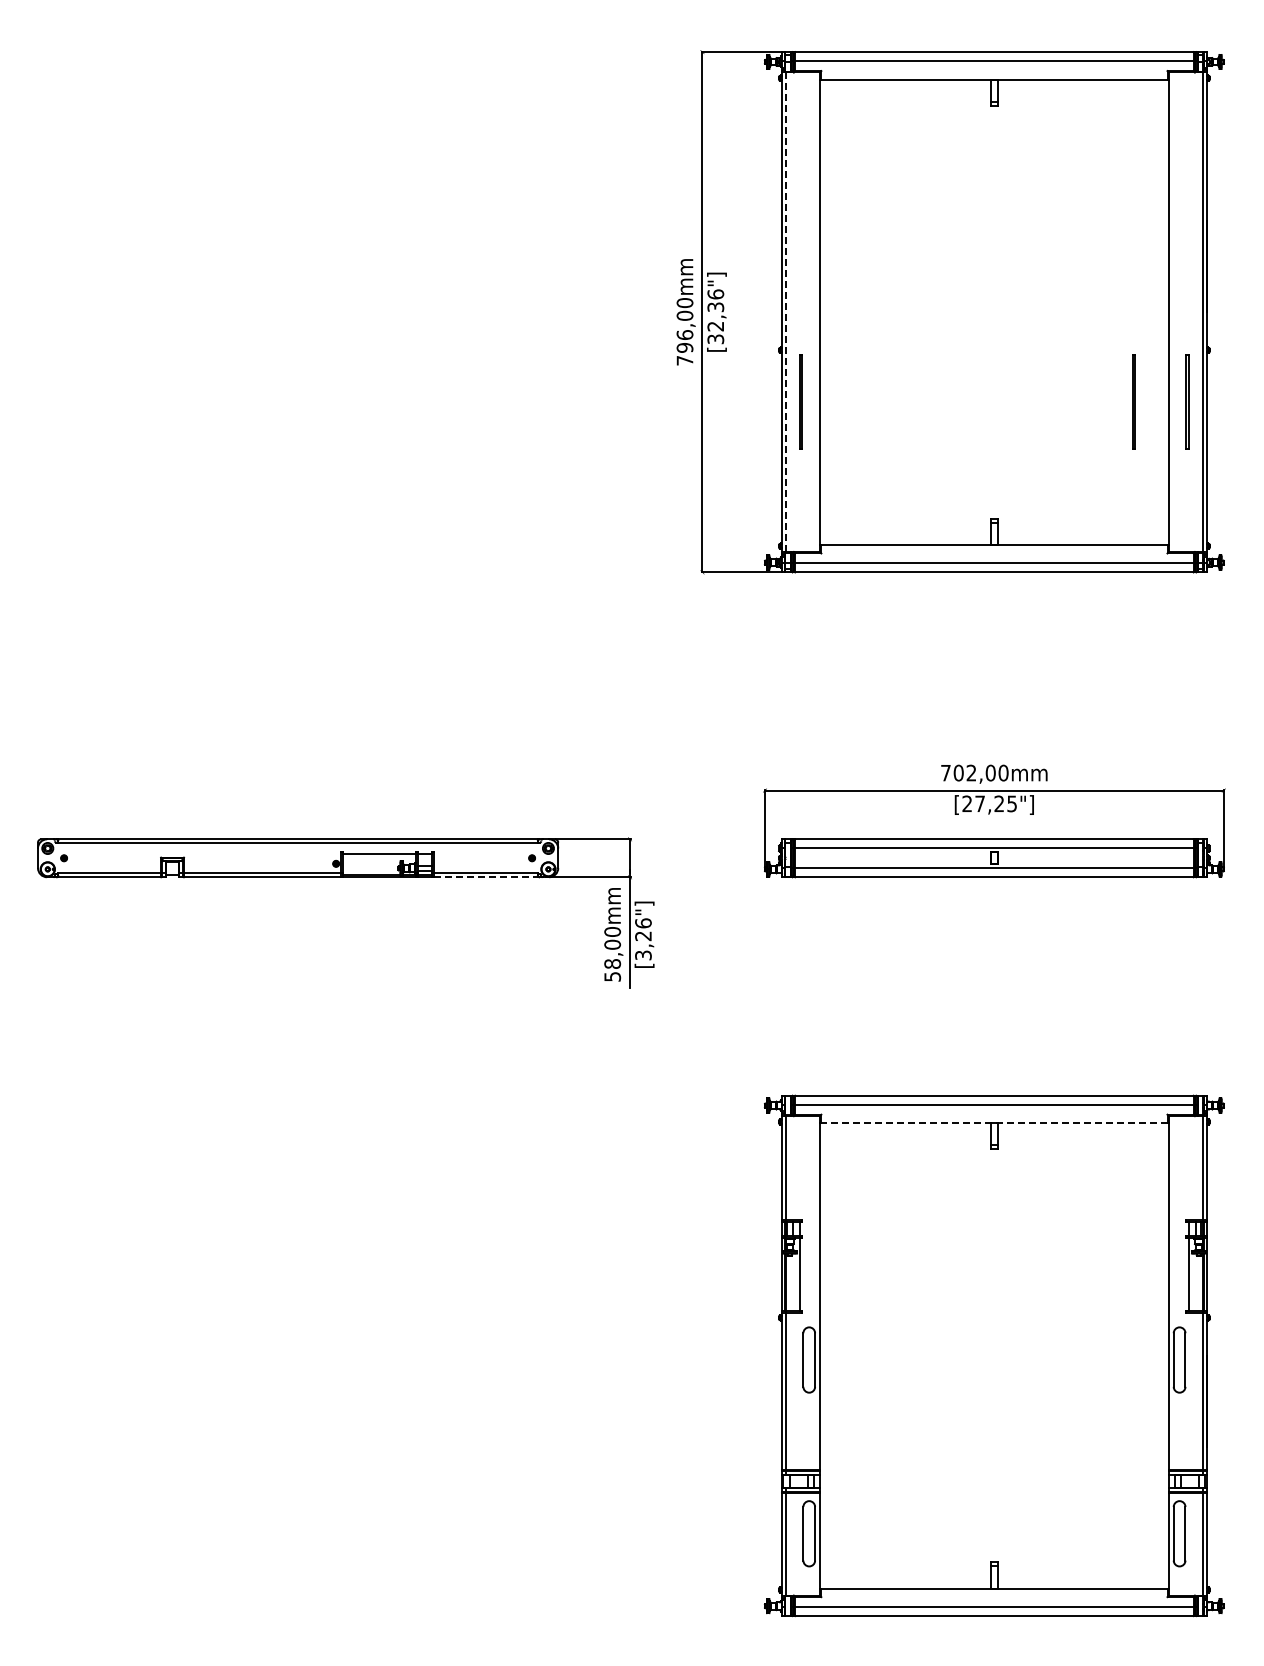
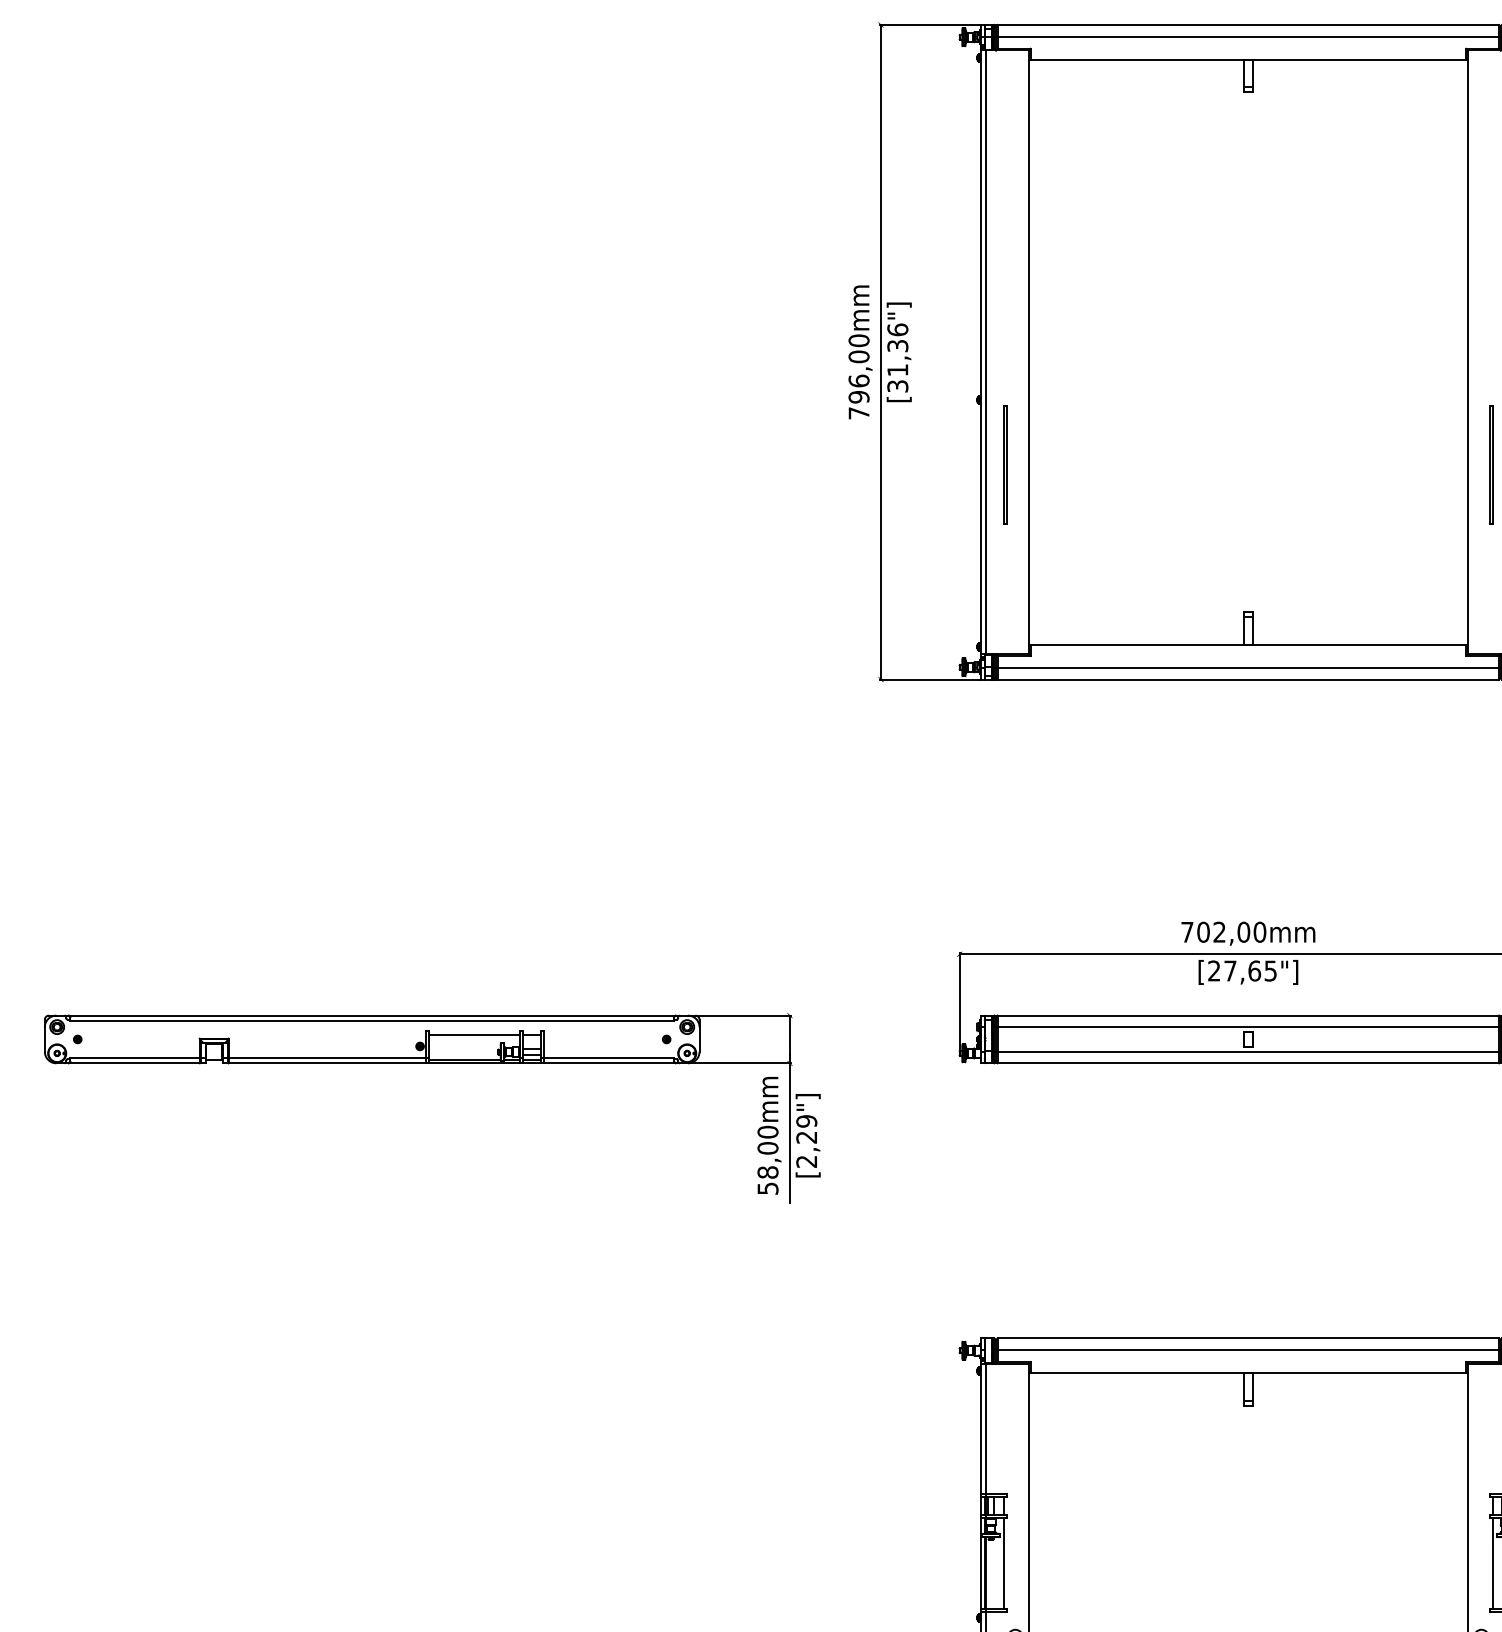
line: (786, 312) -> (986, 352), dashed -> solid
text: (715, 326) -> (897, 370), [32,36"] -> [31,36"]
line: (1133, 401) -> (1423, 464), removed
text: (999, 803) -> (1254, 970), [27,25"] -> [27,65"]
line: (486, 877) -> (609, 1063), dashed -> solid
text: (643, 939) -> (806, 1141), [3,26"] -> [2,29"]
line: (993, 1123) -> (1247, 1373), dashed -> solid

